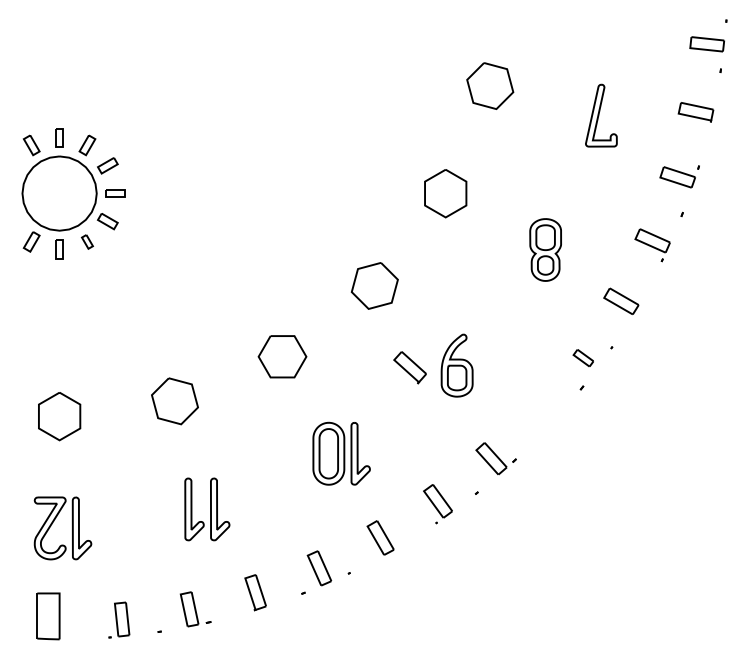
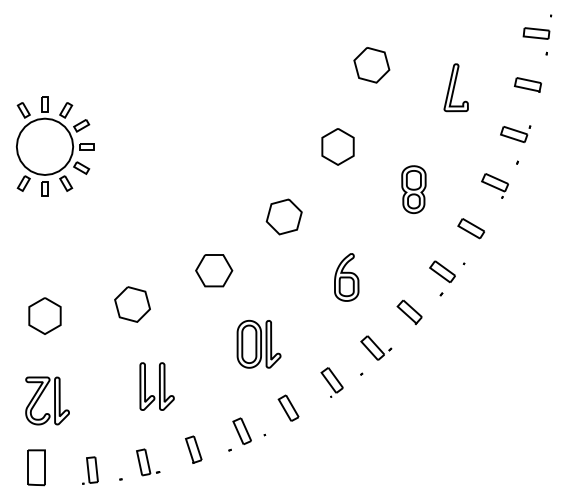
part: (87, 241) -> (66, 183), size x1.43
part: (583, 357) -> (442, 271), size x1.67
part: (409, 367) -> (409, 312), moved

